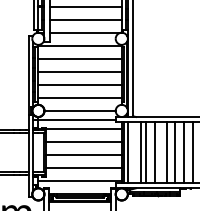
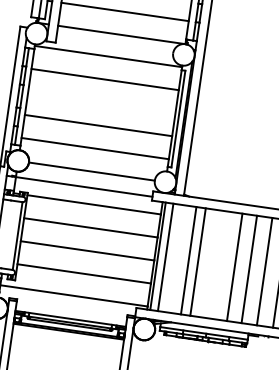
line: (79, 71) -> (100, 101), removed
line: (154, 152) -> (212, 263), removed

